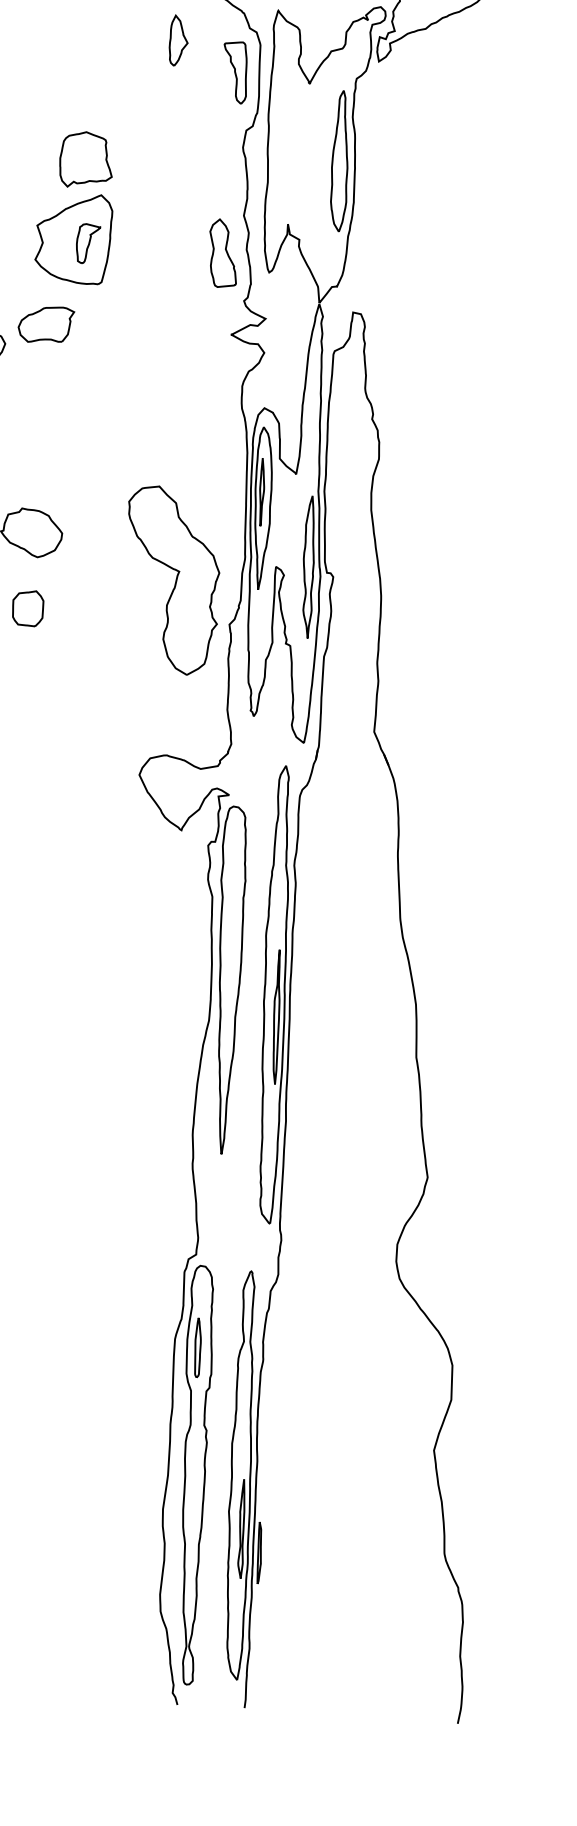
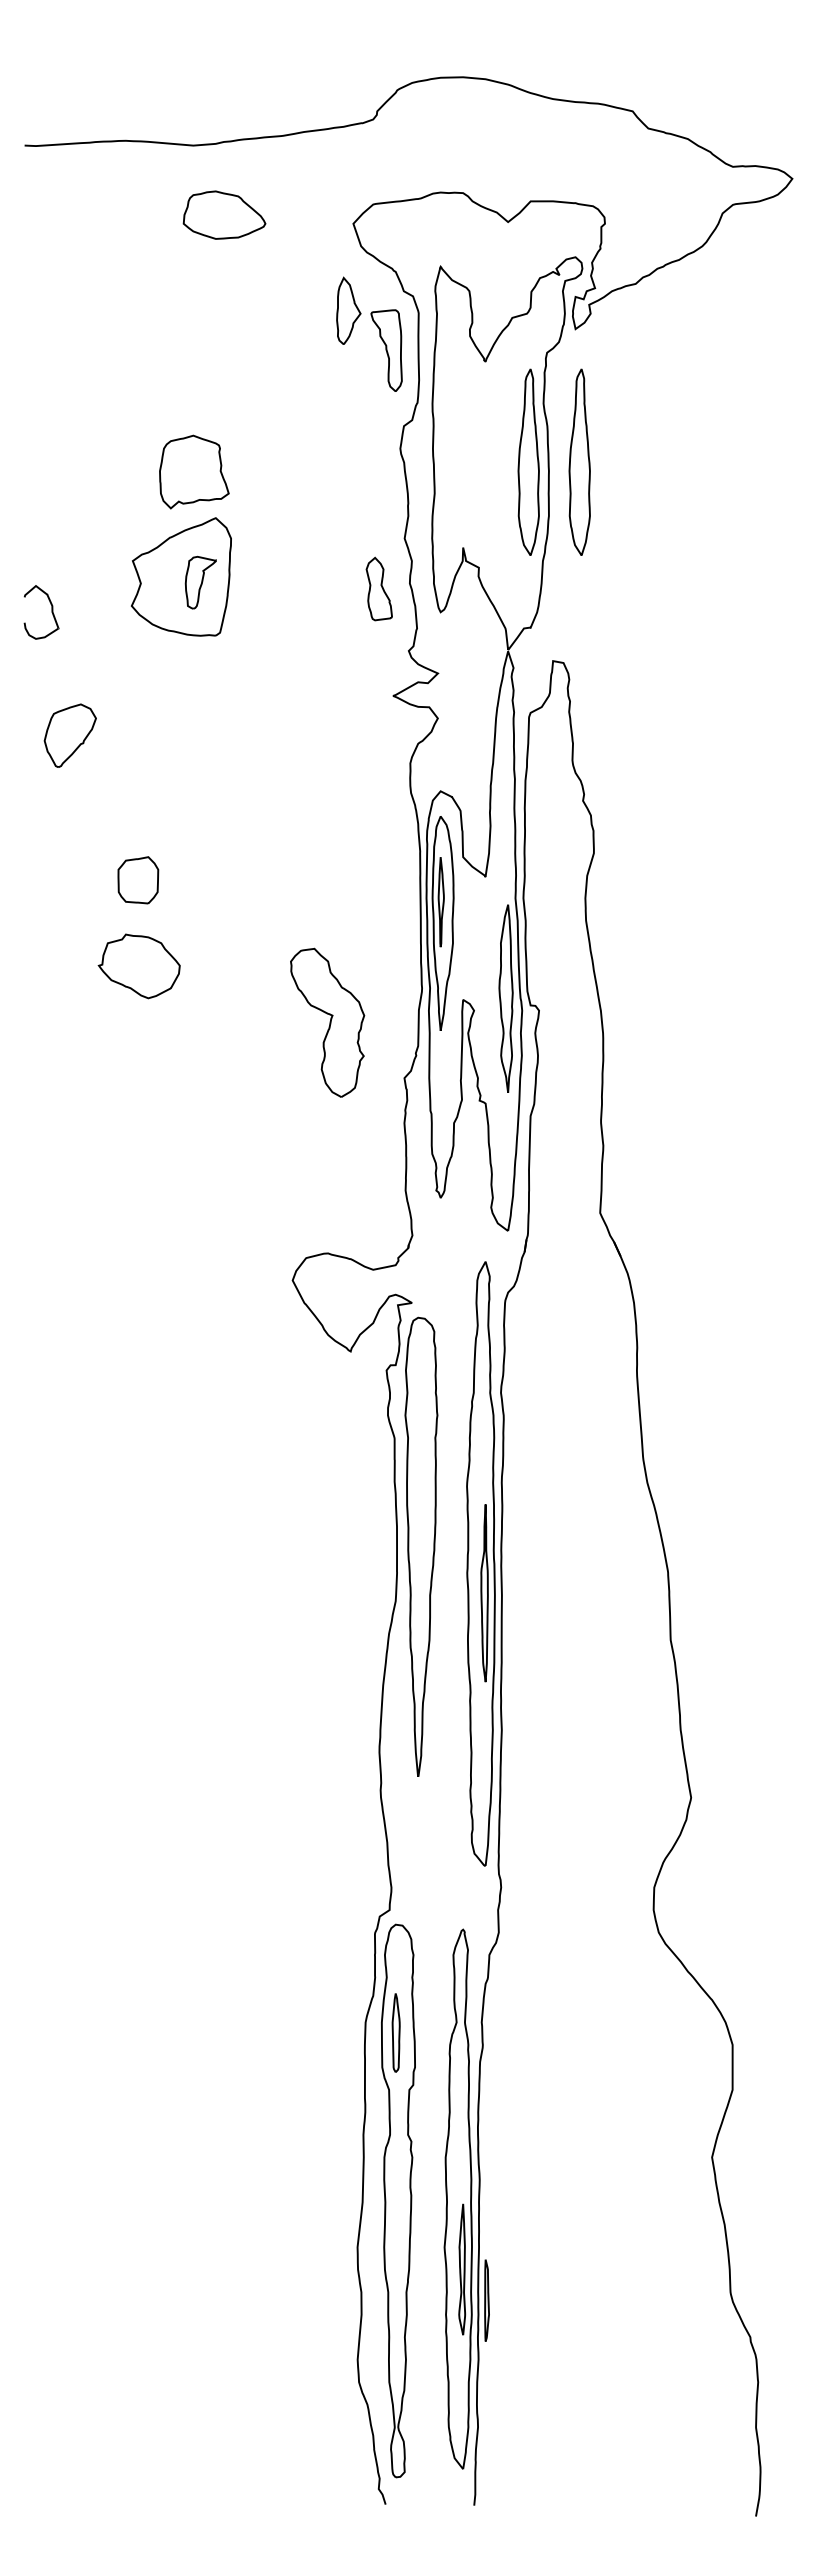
part: (178, 40) -> (348, 310), moved
part: (378, 161) -> (579, 461), added
part: (223, 252) -> (379, 588), size x0.7
part: (46, 324) -> (149, 691), removed
part: (172, 580) -> (327, 1022), size x0.6
part: (28, 608) -> (138, 880), moved

